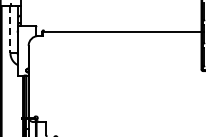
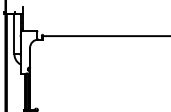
line: (10, 30) -> (14, 34), dashed -> solid

